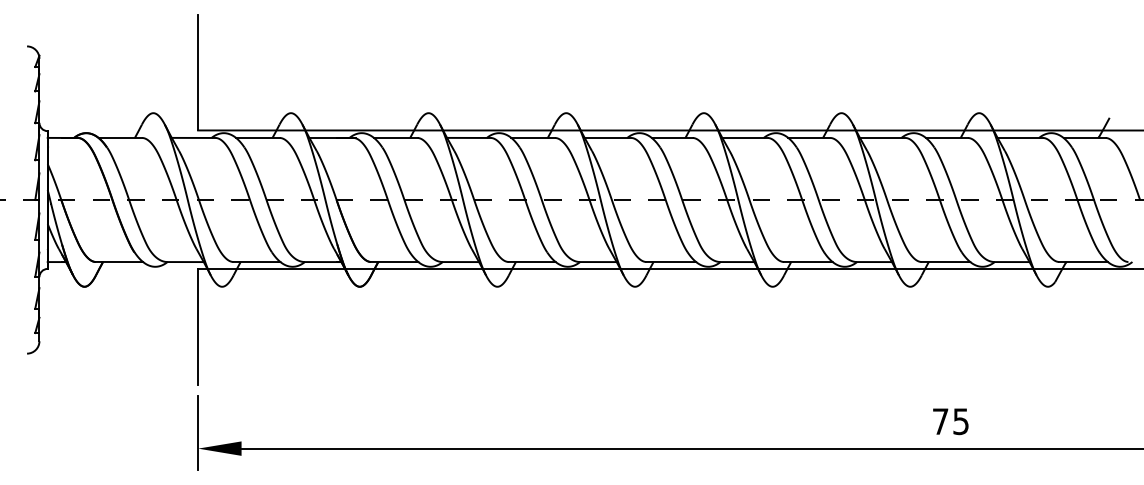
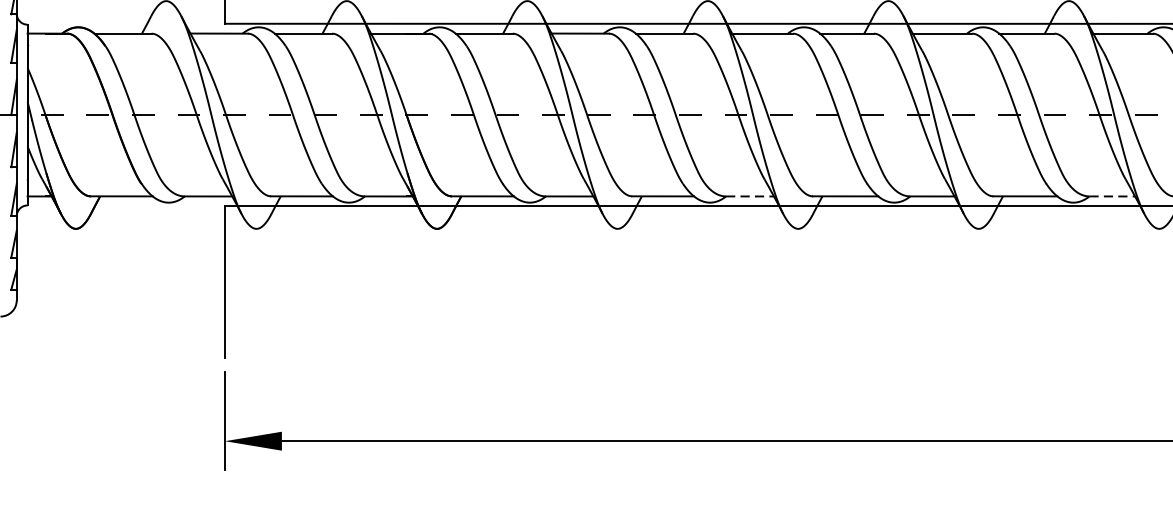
line: (598, 262) -> (750, 197), solid -> dashed
line: (875, 262) -> (1113, 197), solid -> dashed

